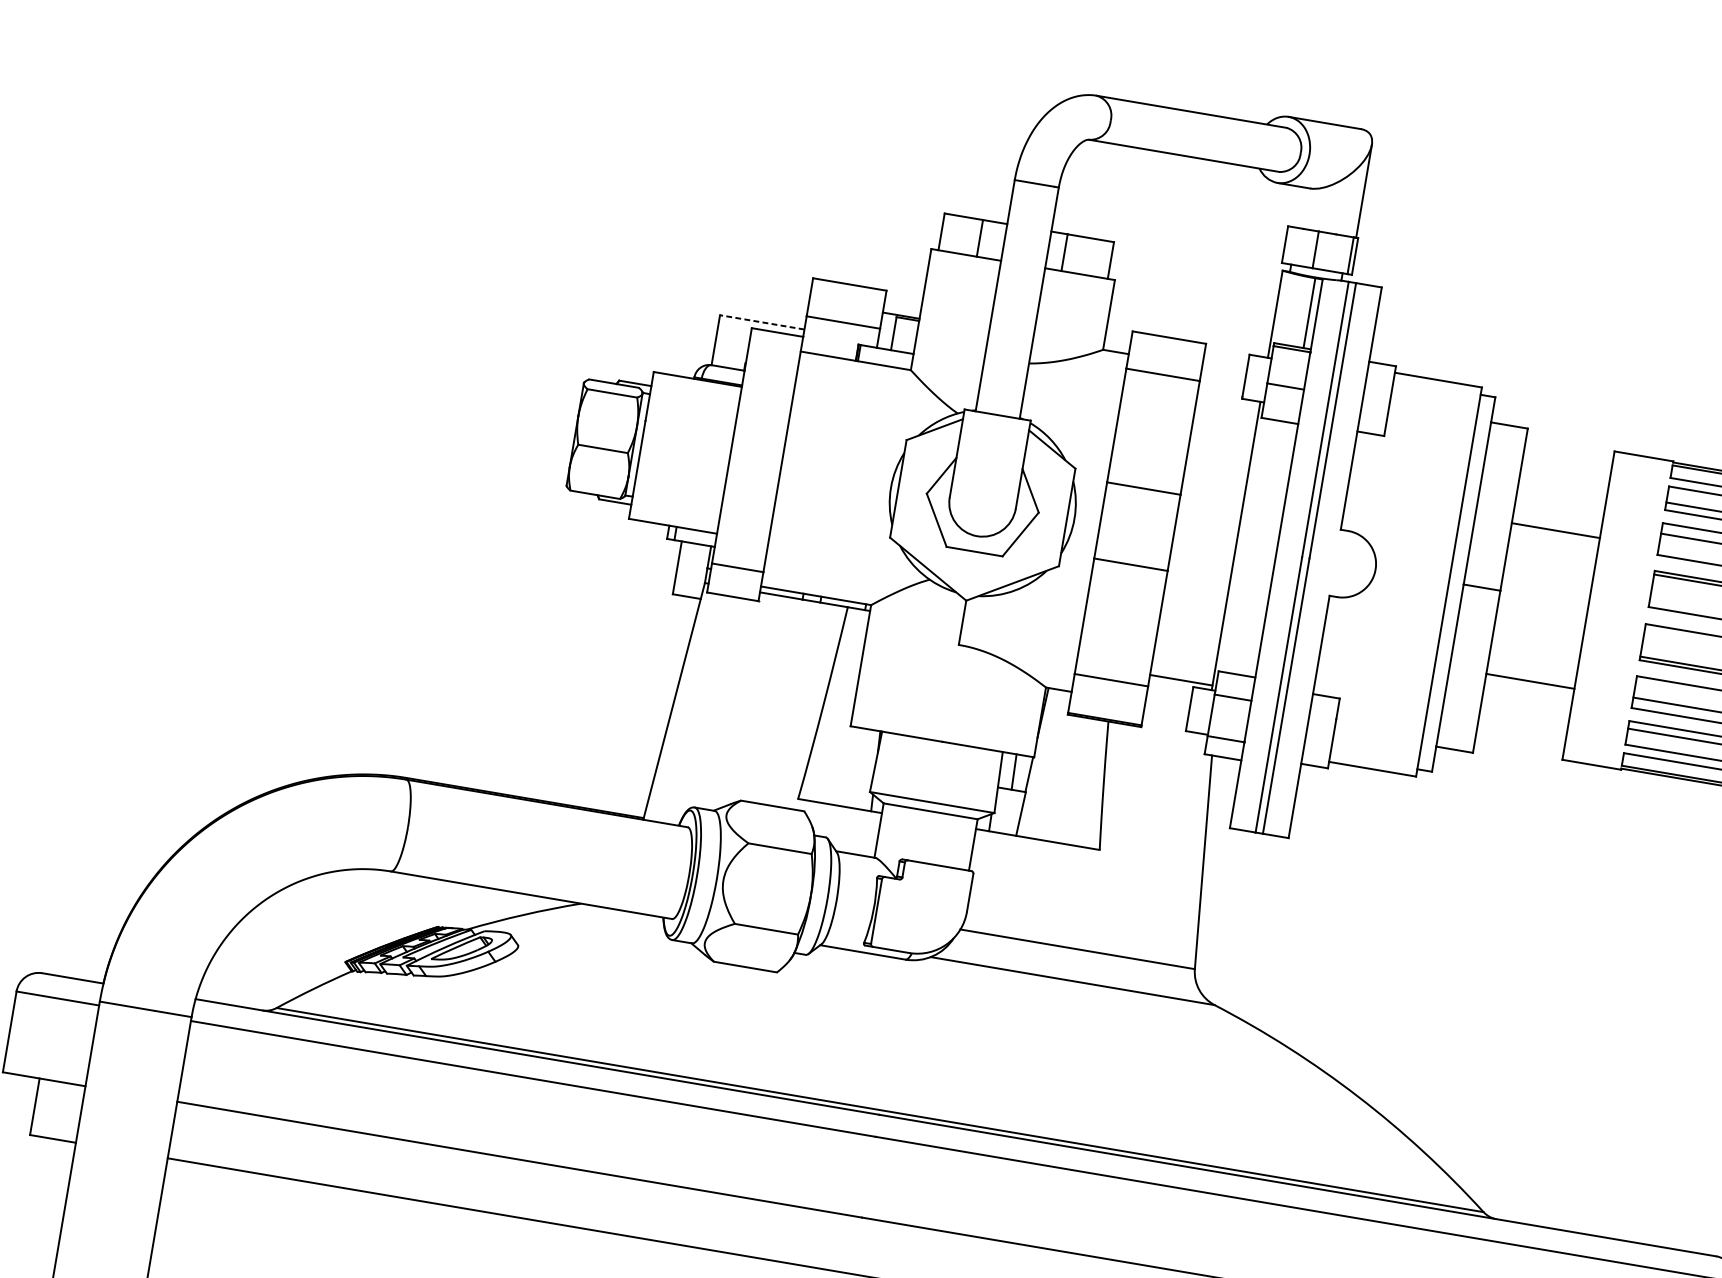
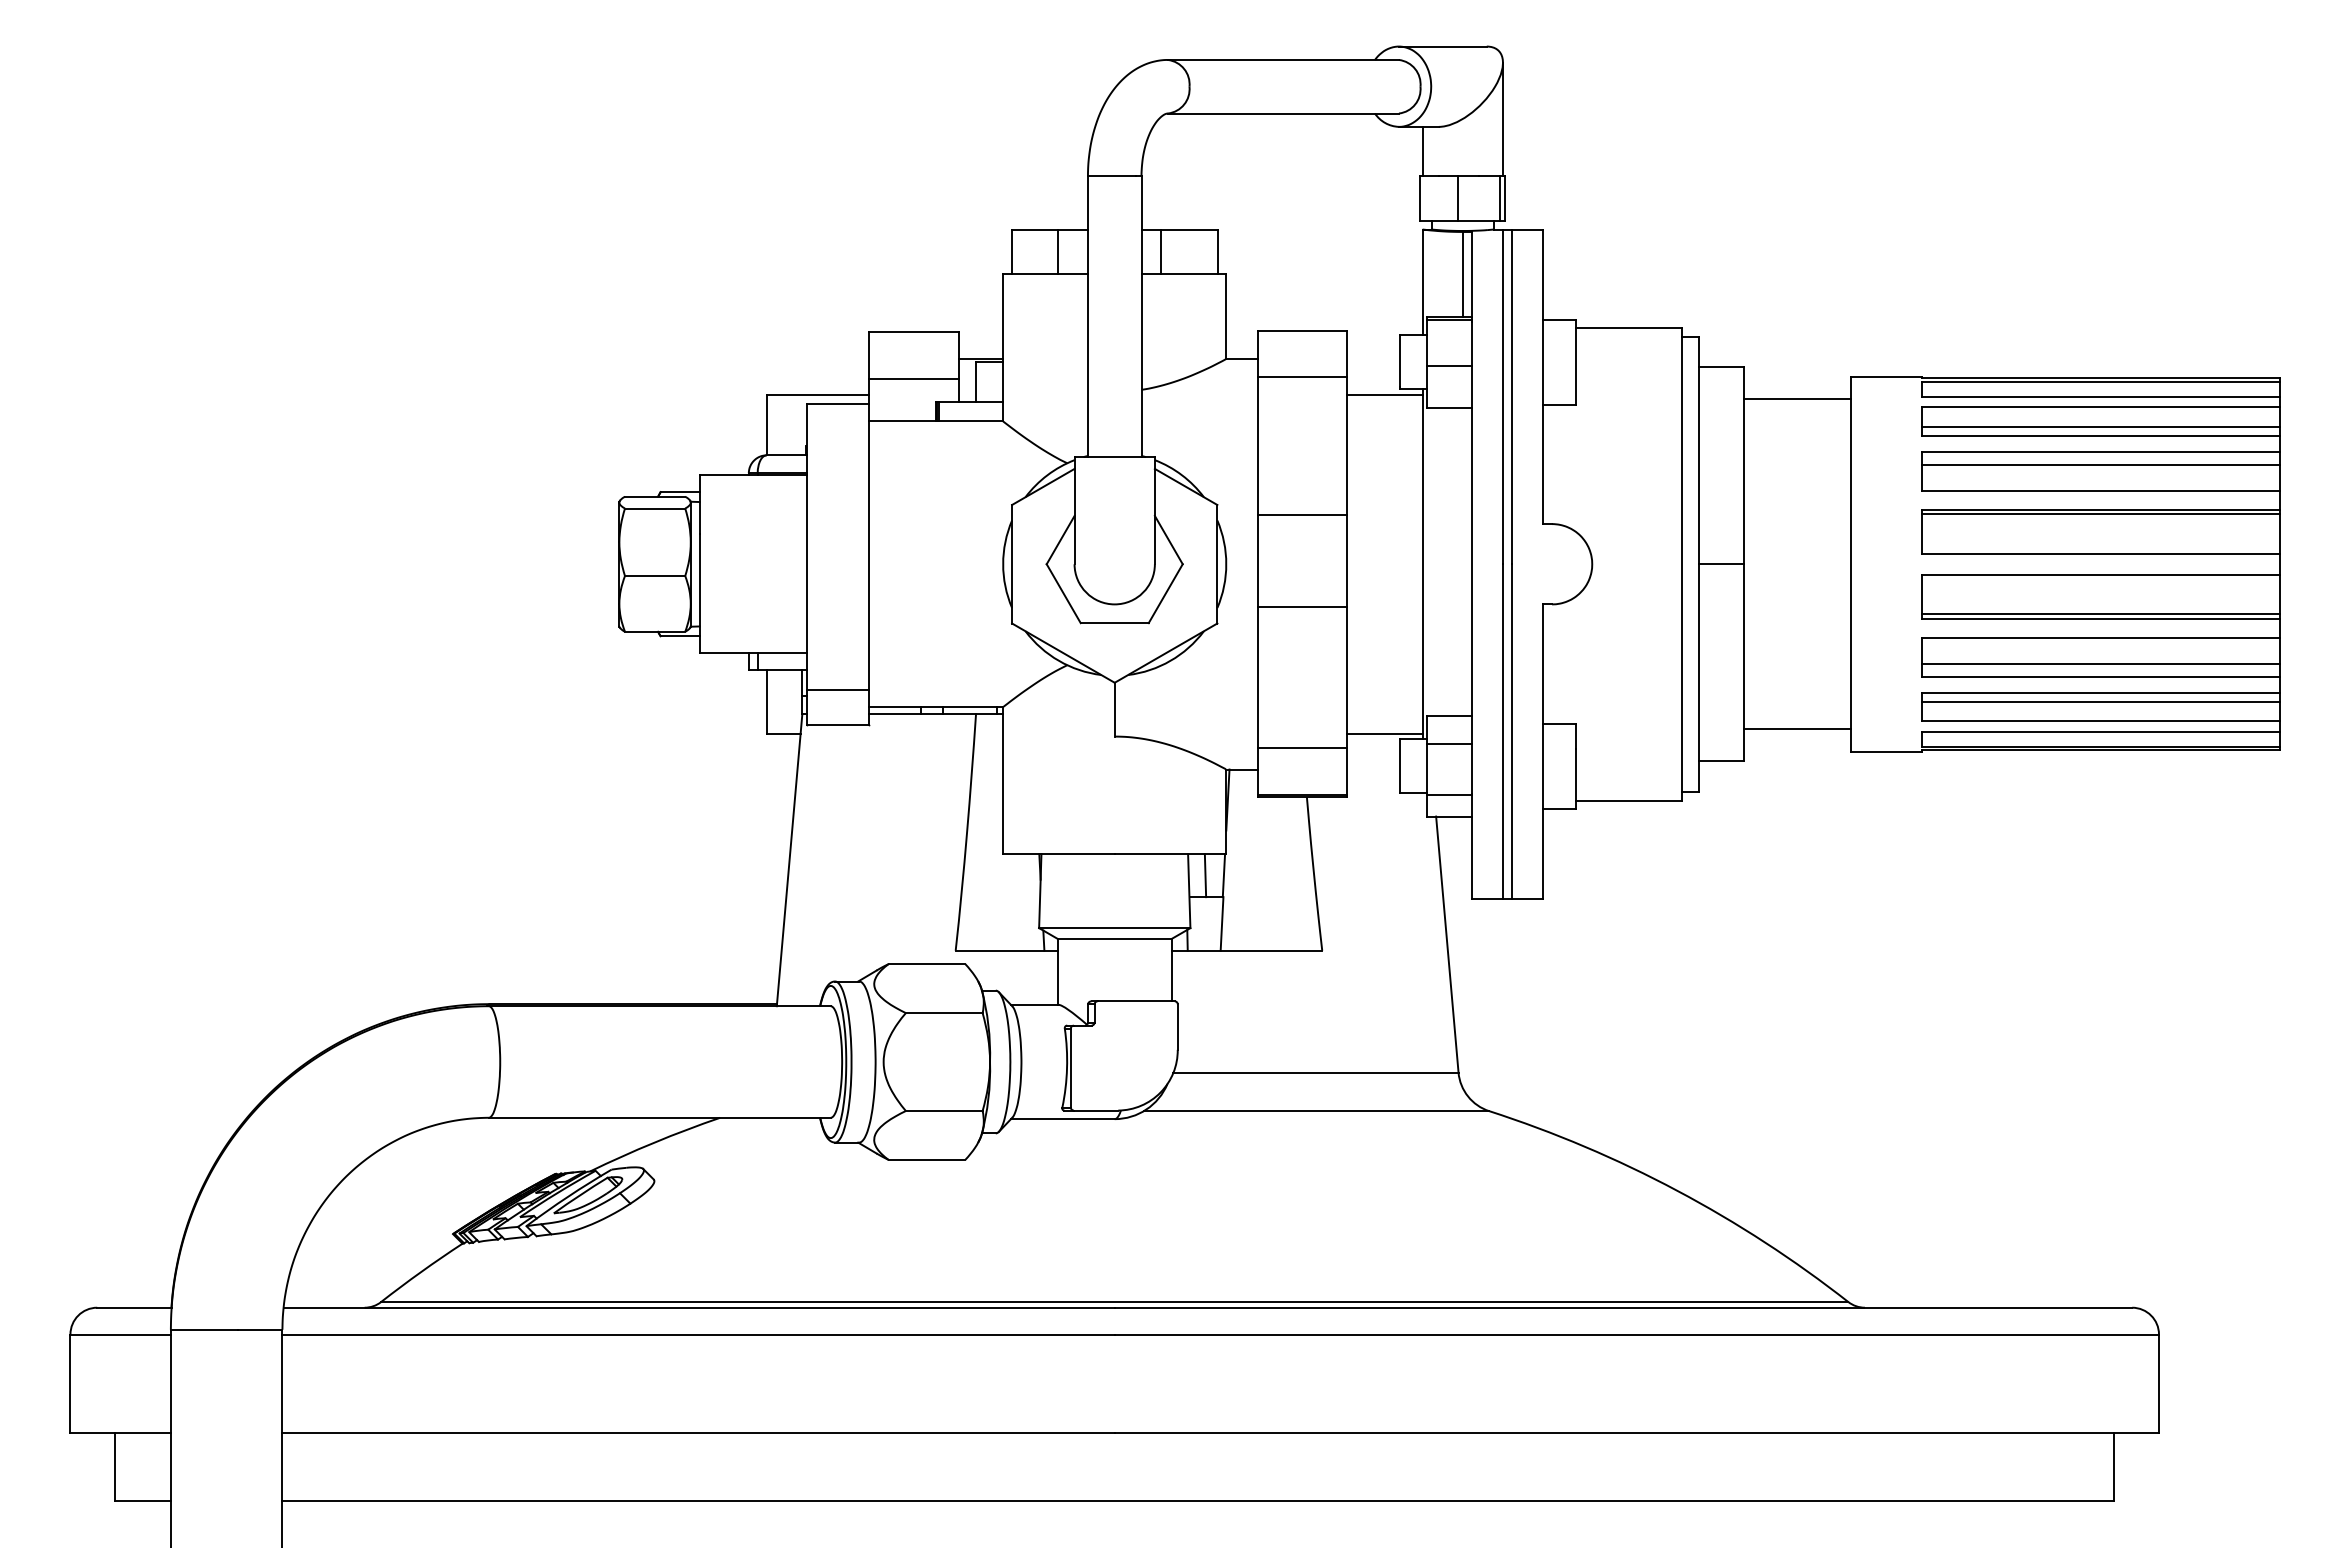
line: (1293, 205) -> (1422, 150), added
line: (761, 322) -> (817, 394), dashed -> solid
line: (1228, 401) -> (1384, 394), added
line: (1555, 530) -> (1797, 399), moved
line: (1530, 681) -> (1797, 729), moved

